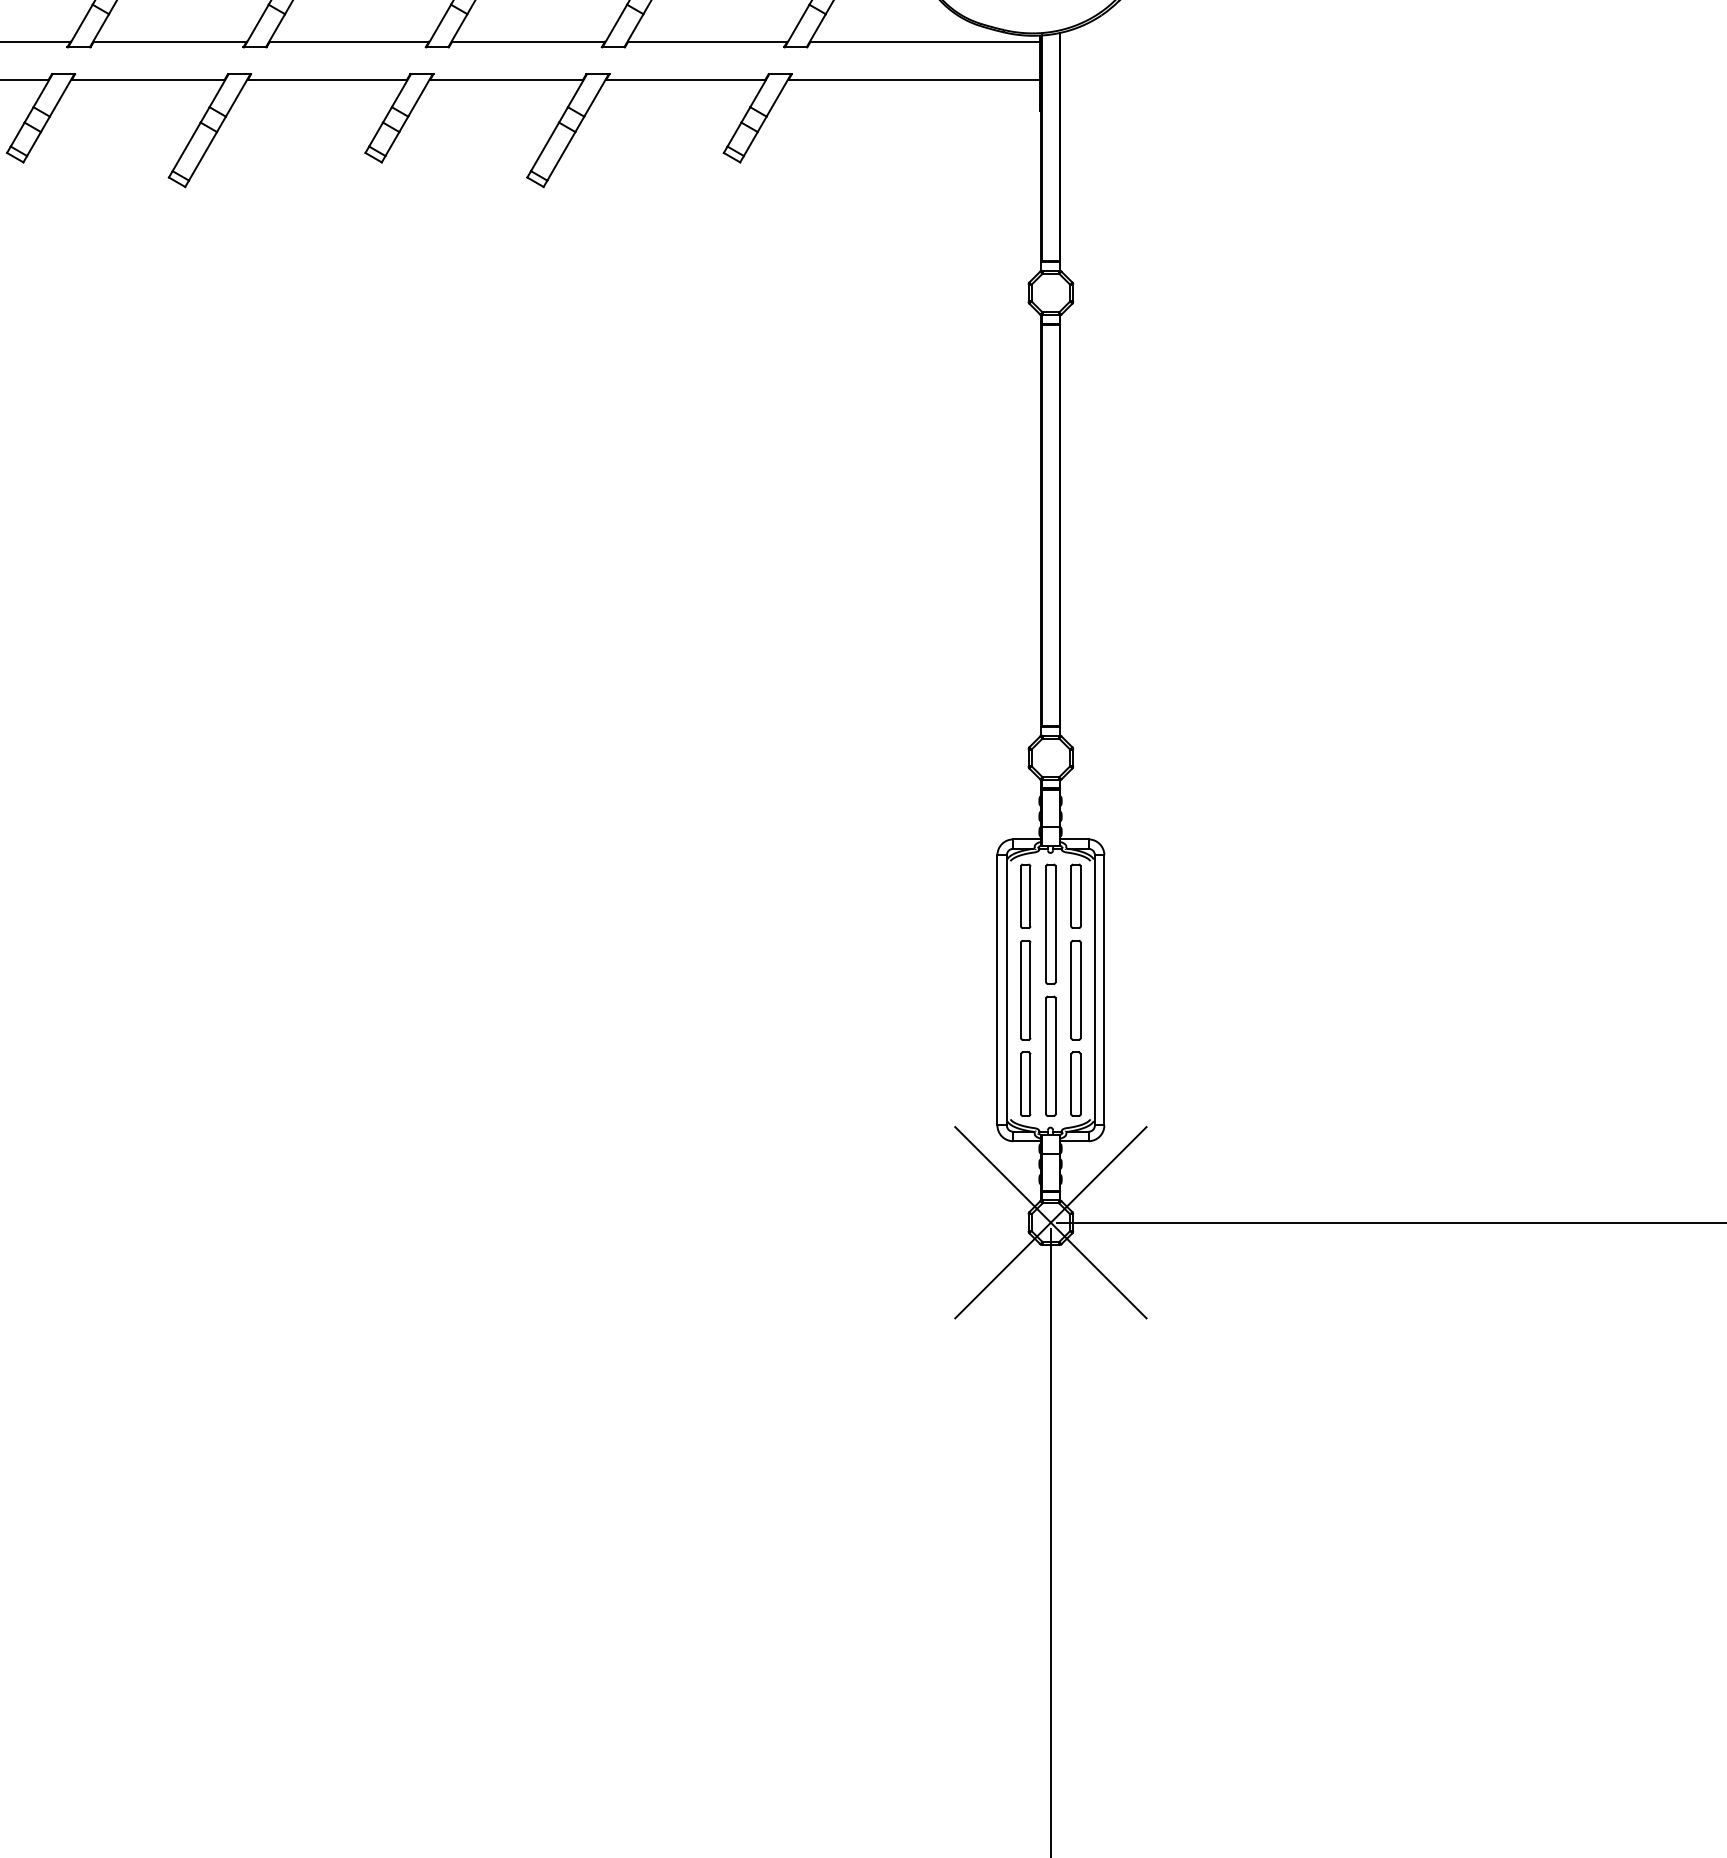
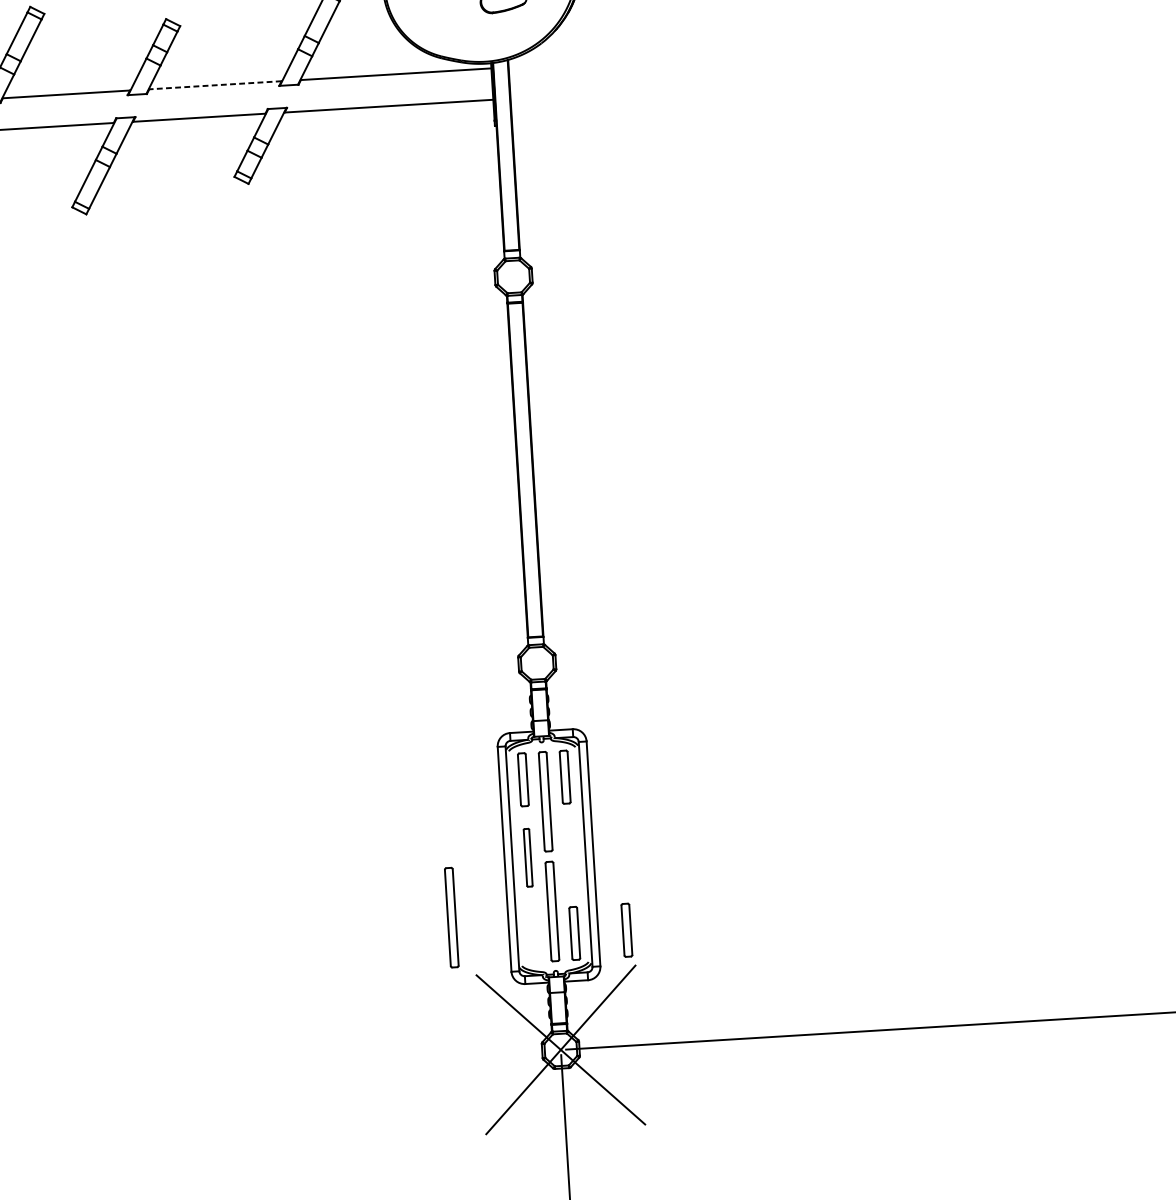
line: (707, 41) -> (215, 85), solid -> dashed
part: (1025, 989) -> (527, 857), size x0.7
part: (1075, 989) -> (569, 854), removed
part: (929, 1055) -> (451, 917), added
part: (1025, 1083) -> (626, 929), moved

